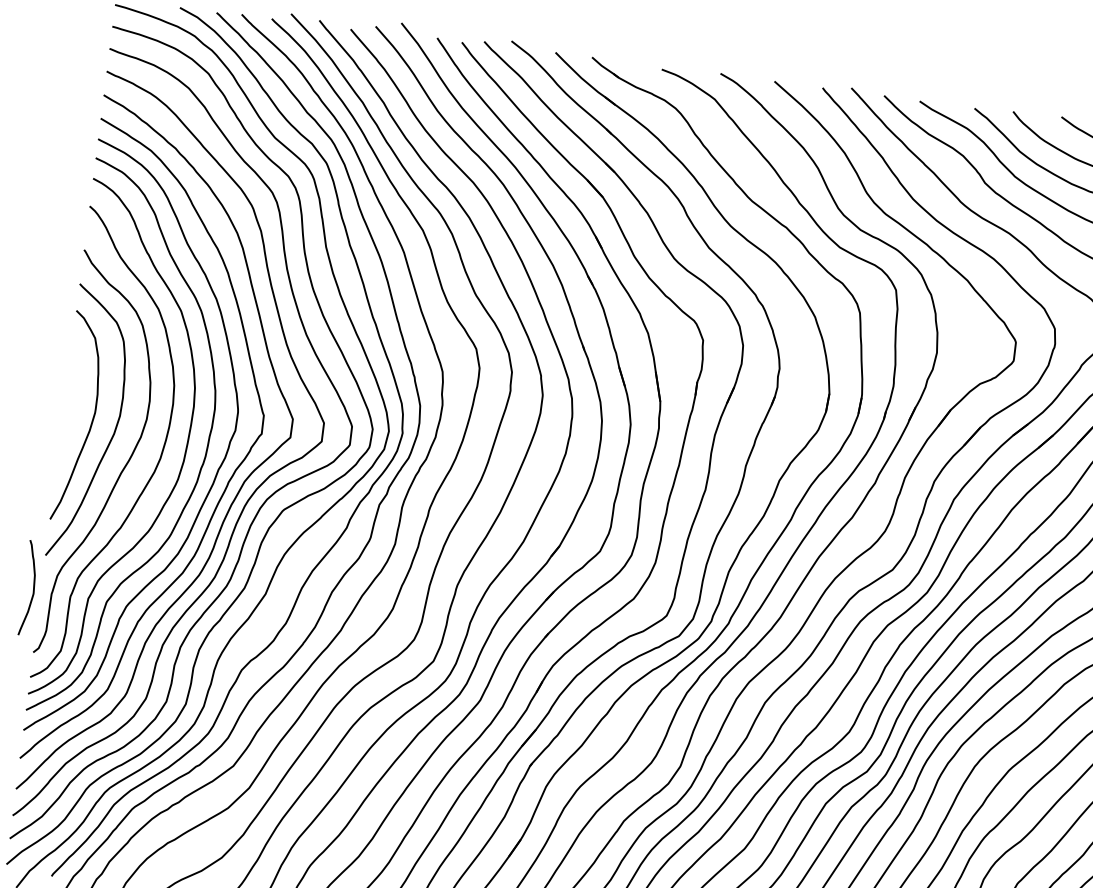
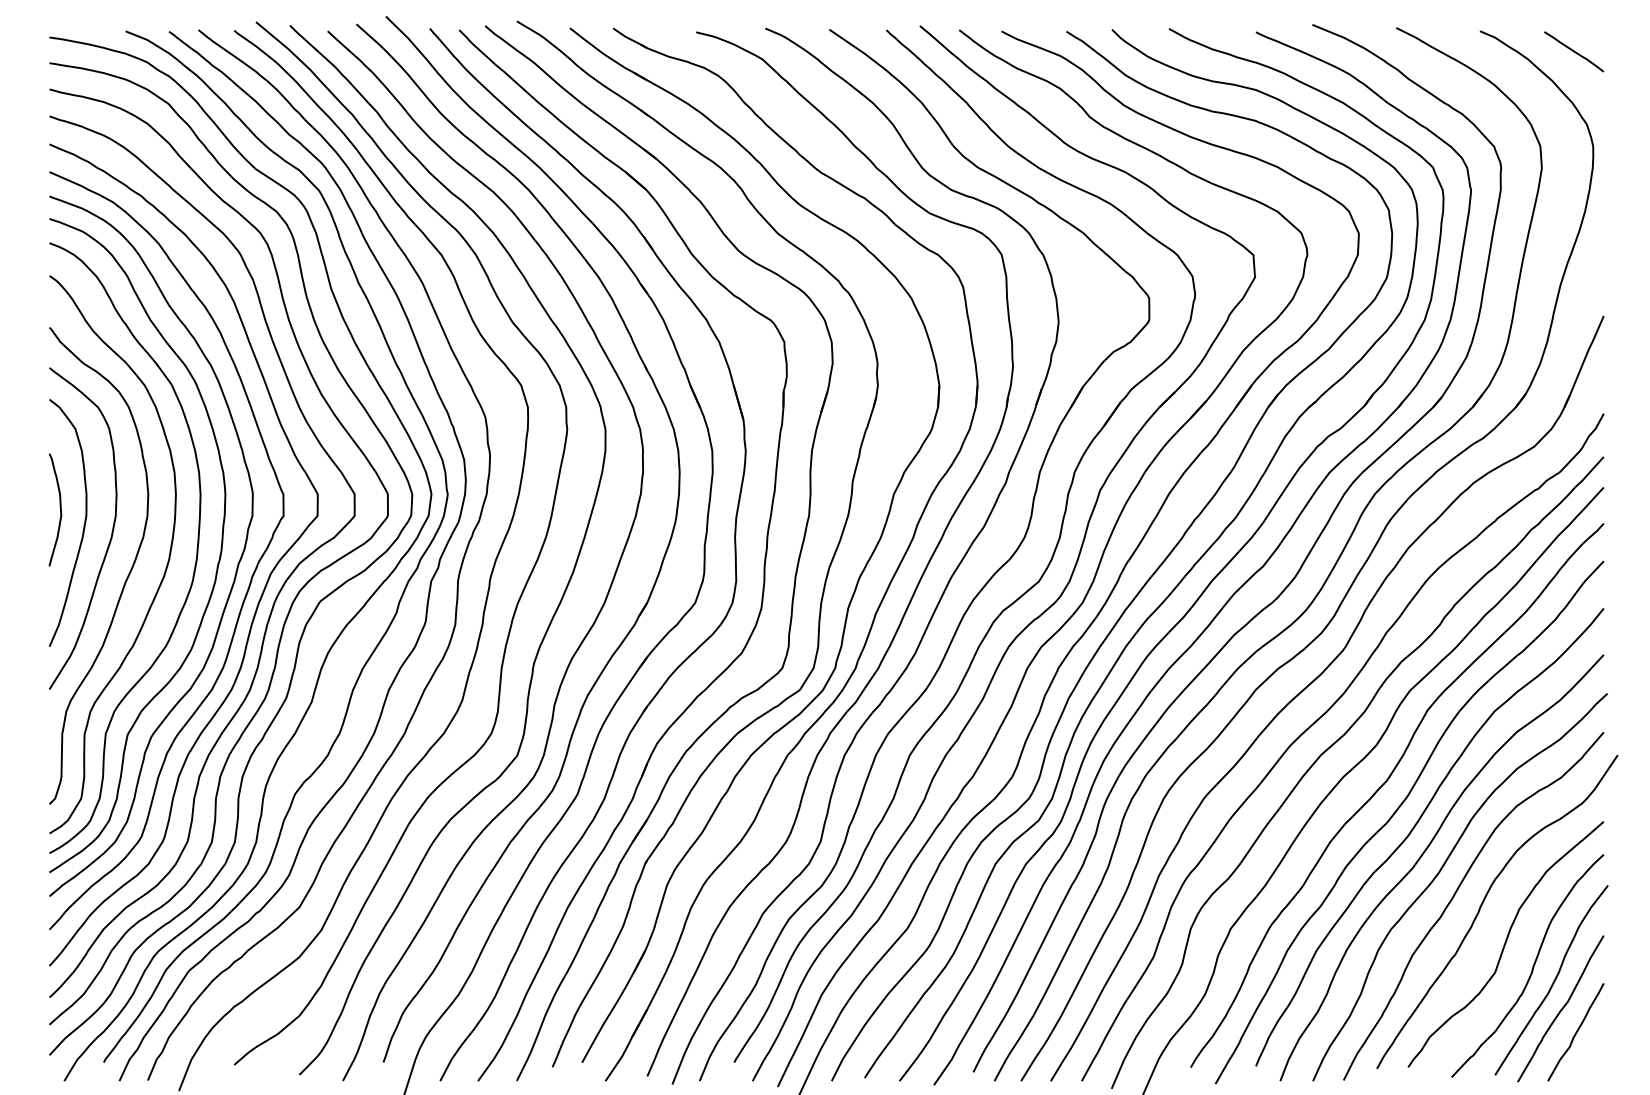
curve: (33, 586) -> (59, 507), moved

